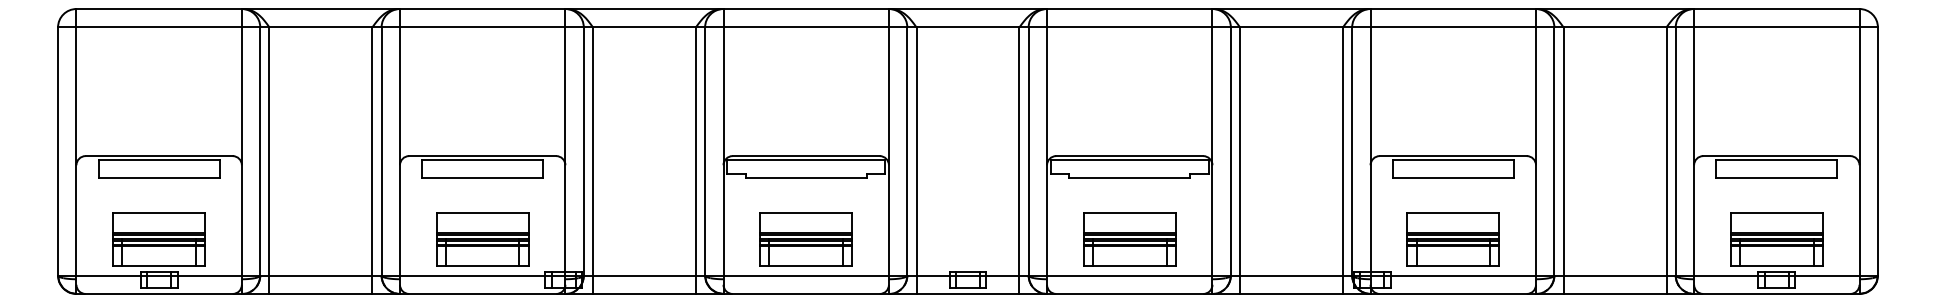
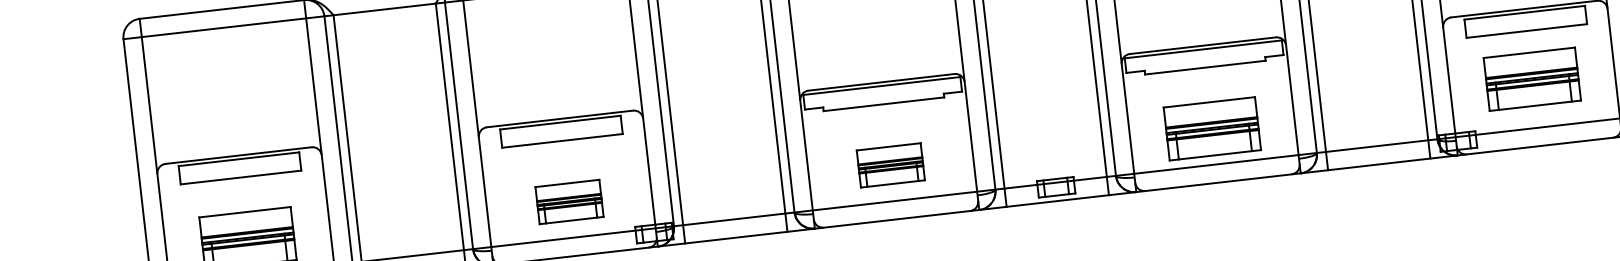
part: (482, 239) -> (569, 201), size x0.7
part: (805, 239) -> (890, 165), size x0.7
part: (1452, 239) -> (1531, 79), moved

